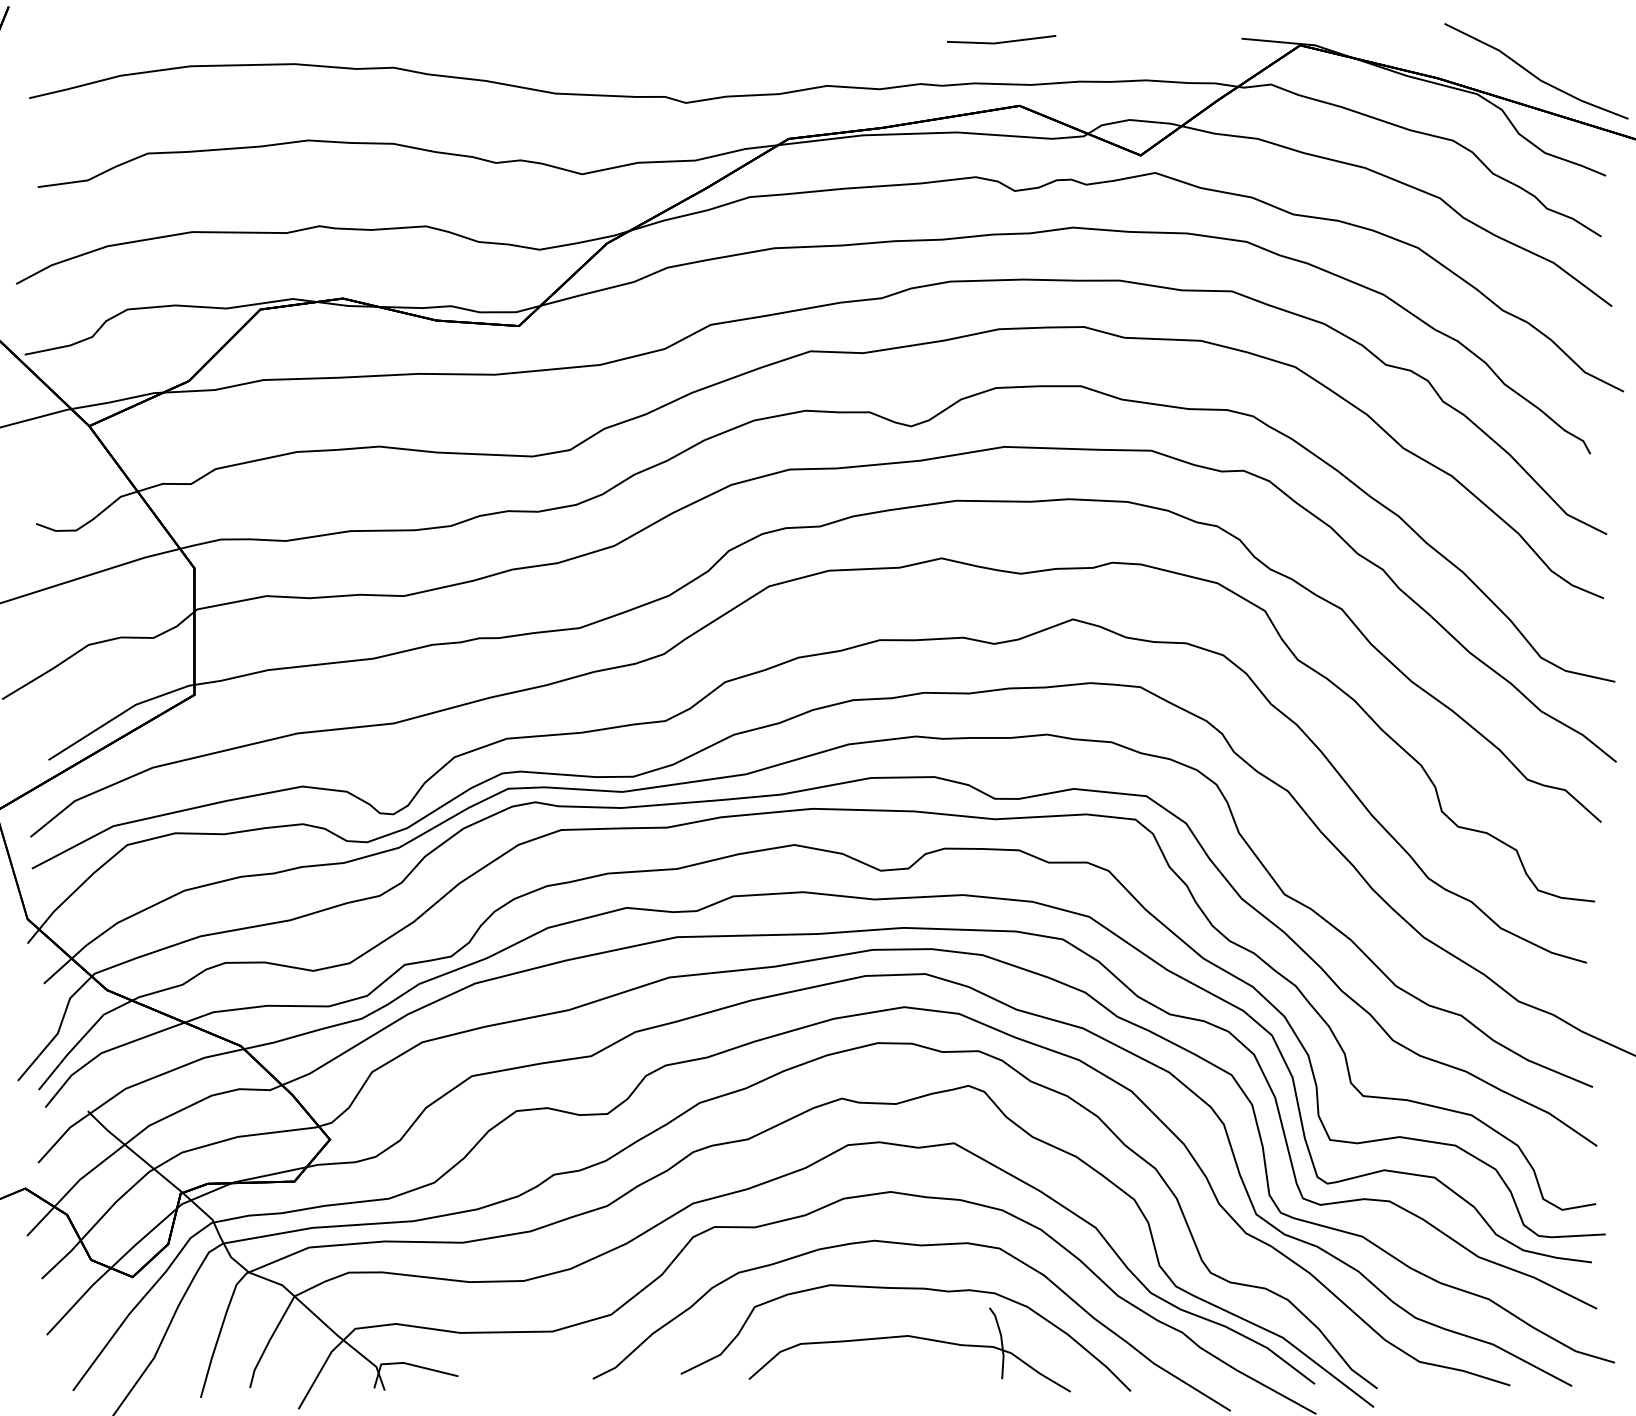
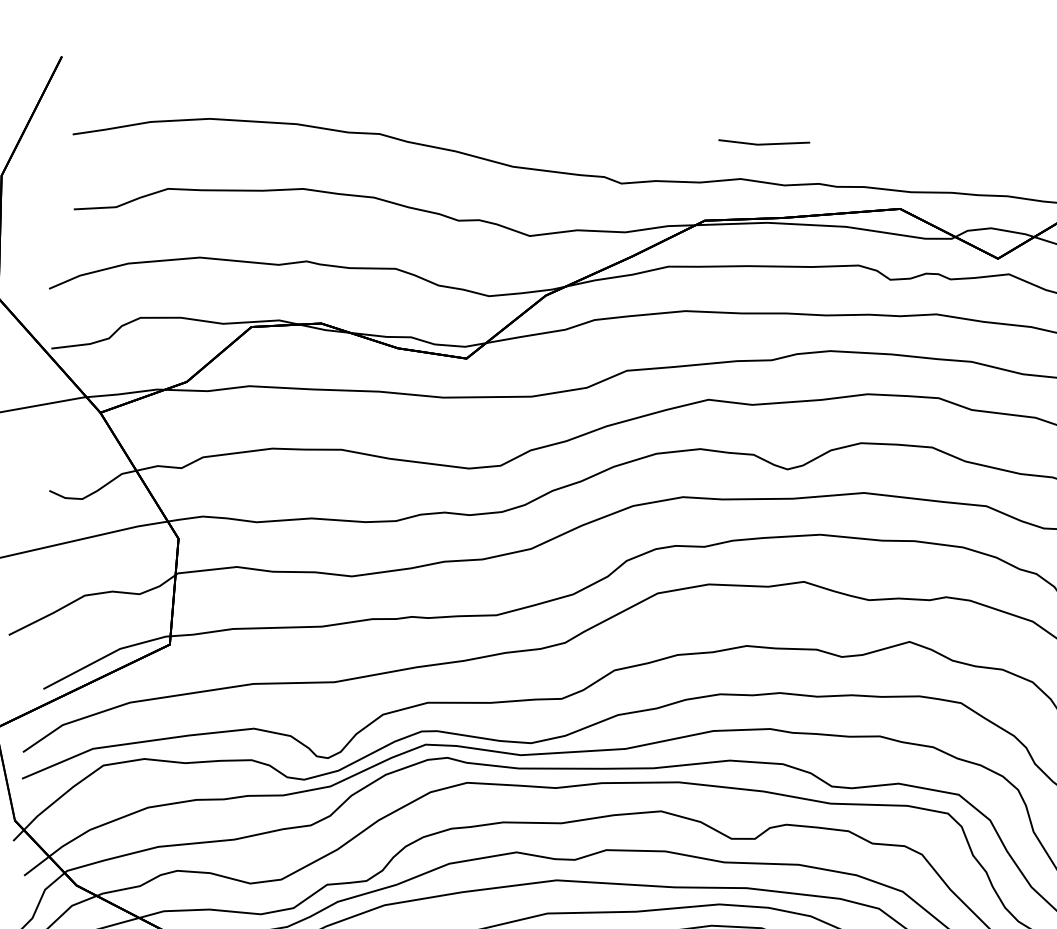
line: (1001, 41) -> (764, 143), moved

